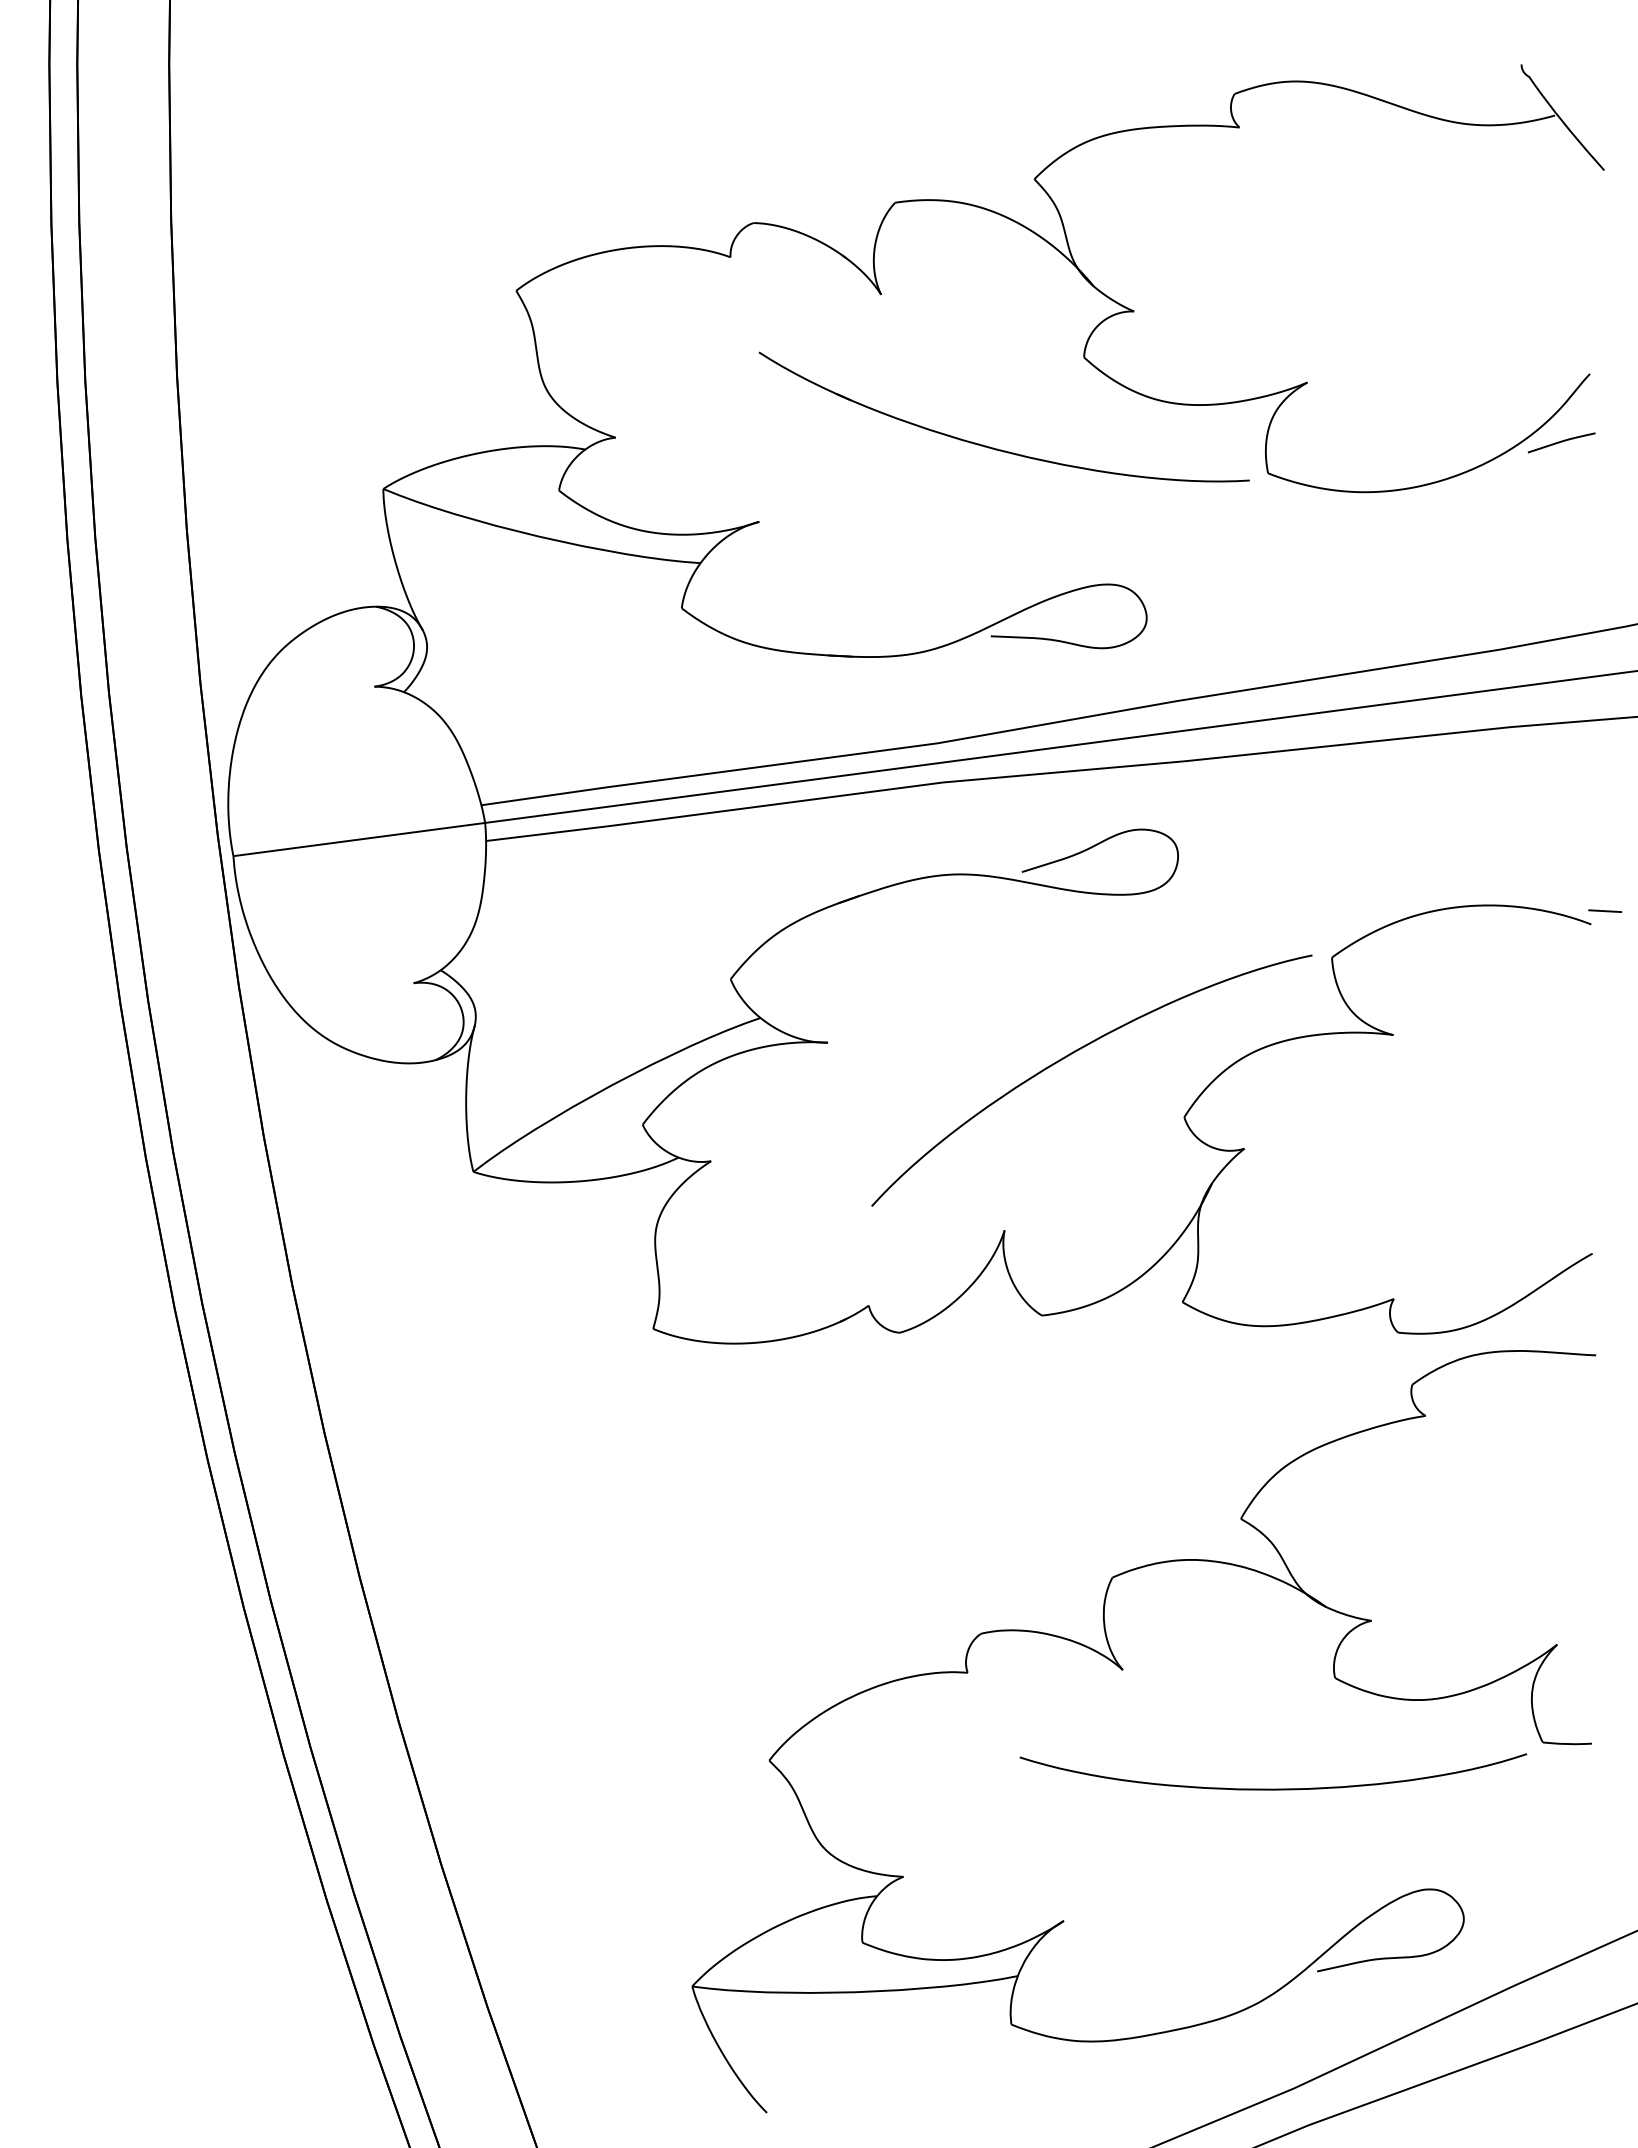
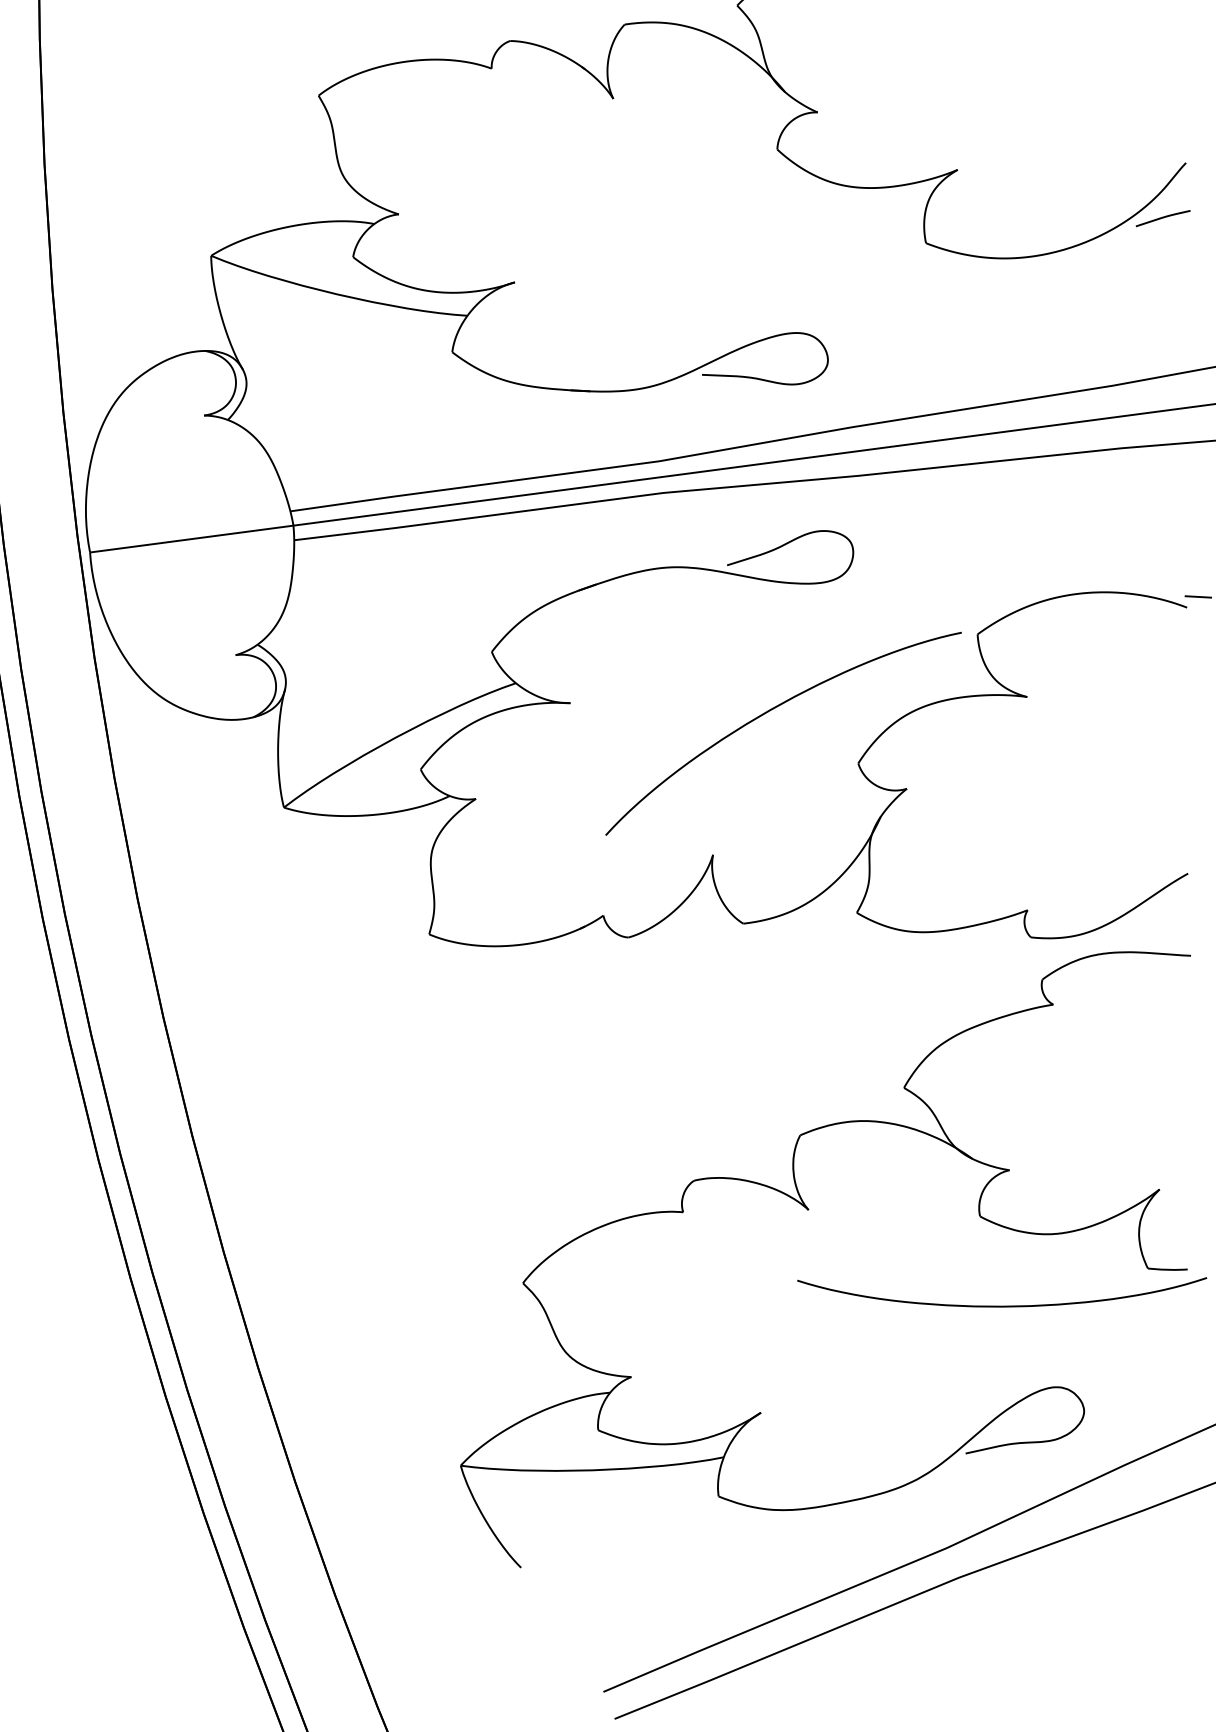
part: (997, 448) -> (707, 223), removed
curve: (1273, 1788) -> (1002, 1305), moved

